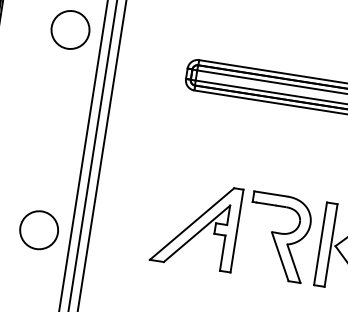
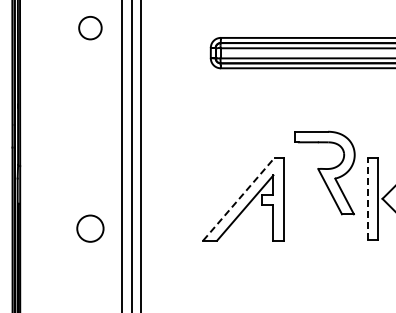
circle: (70, 29) -> (90, 27), size x0.6
line: (191, 224) -> (238, 199), solid -> dashed
circle: (39, 230) -> (90, 228), size x0.7
part: (277, 236) -> (324, 172), moved
line: (320, 243) -> (367, 198), solid -> dashed

